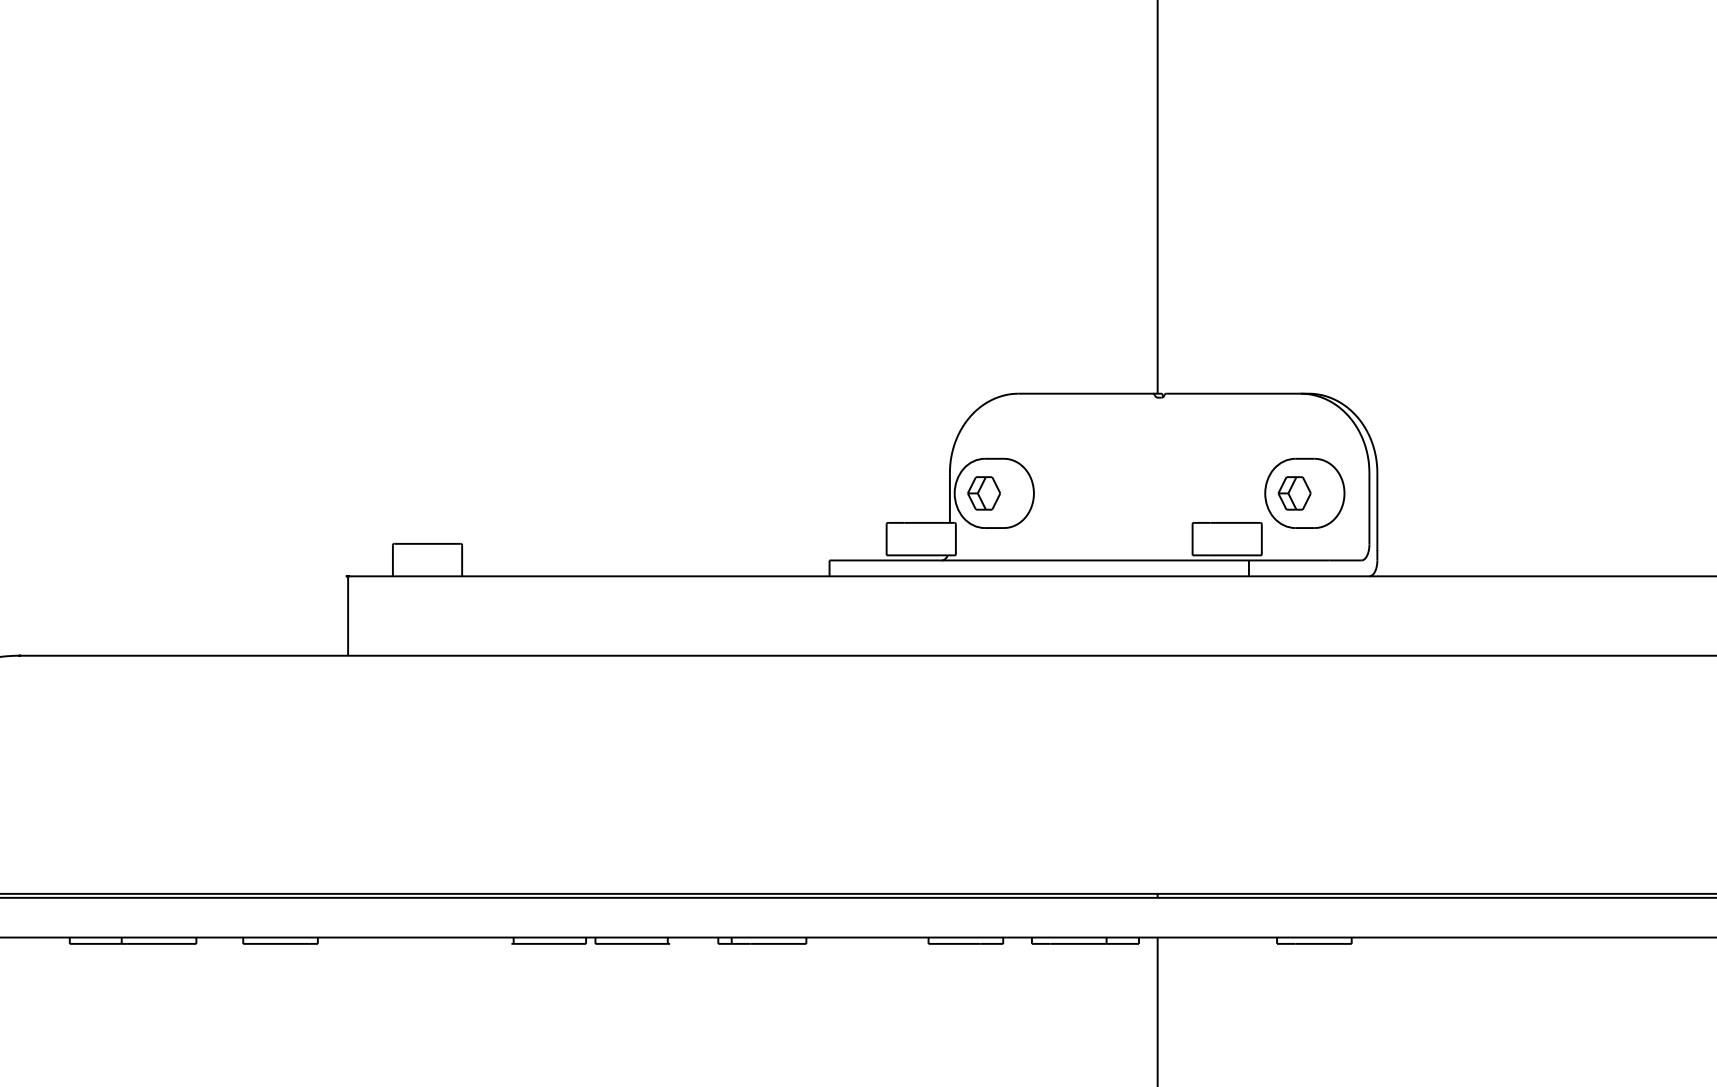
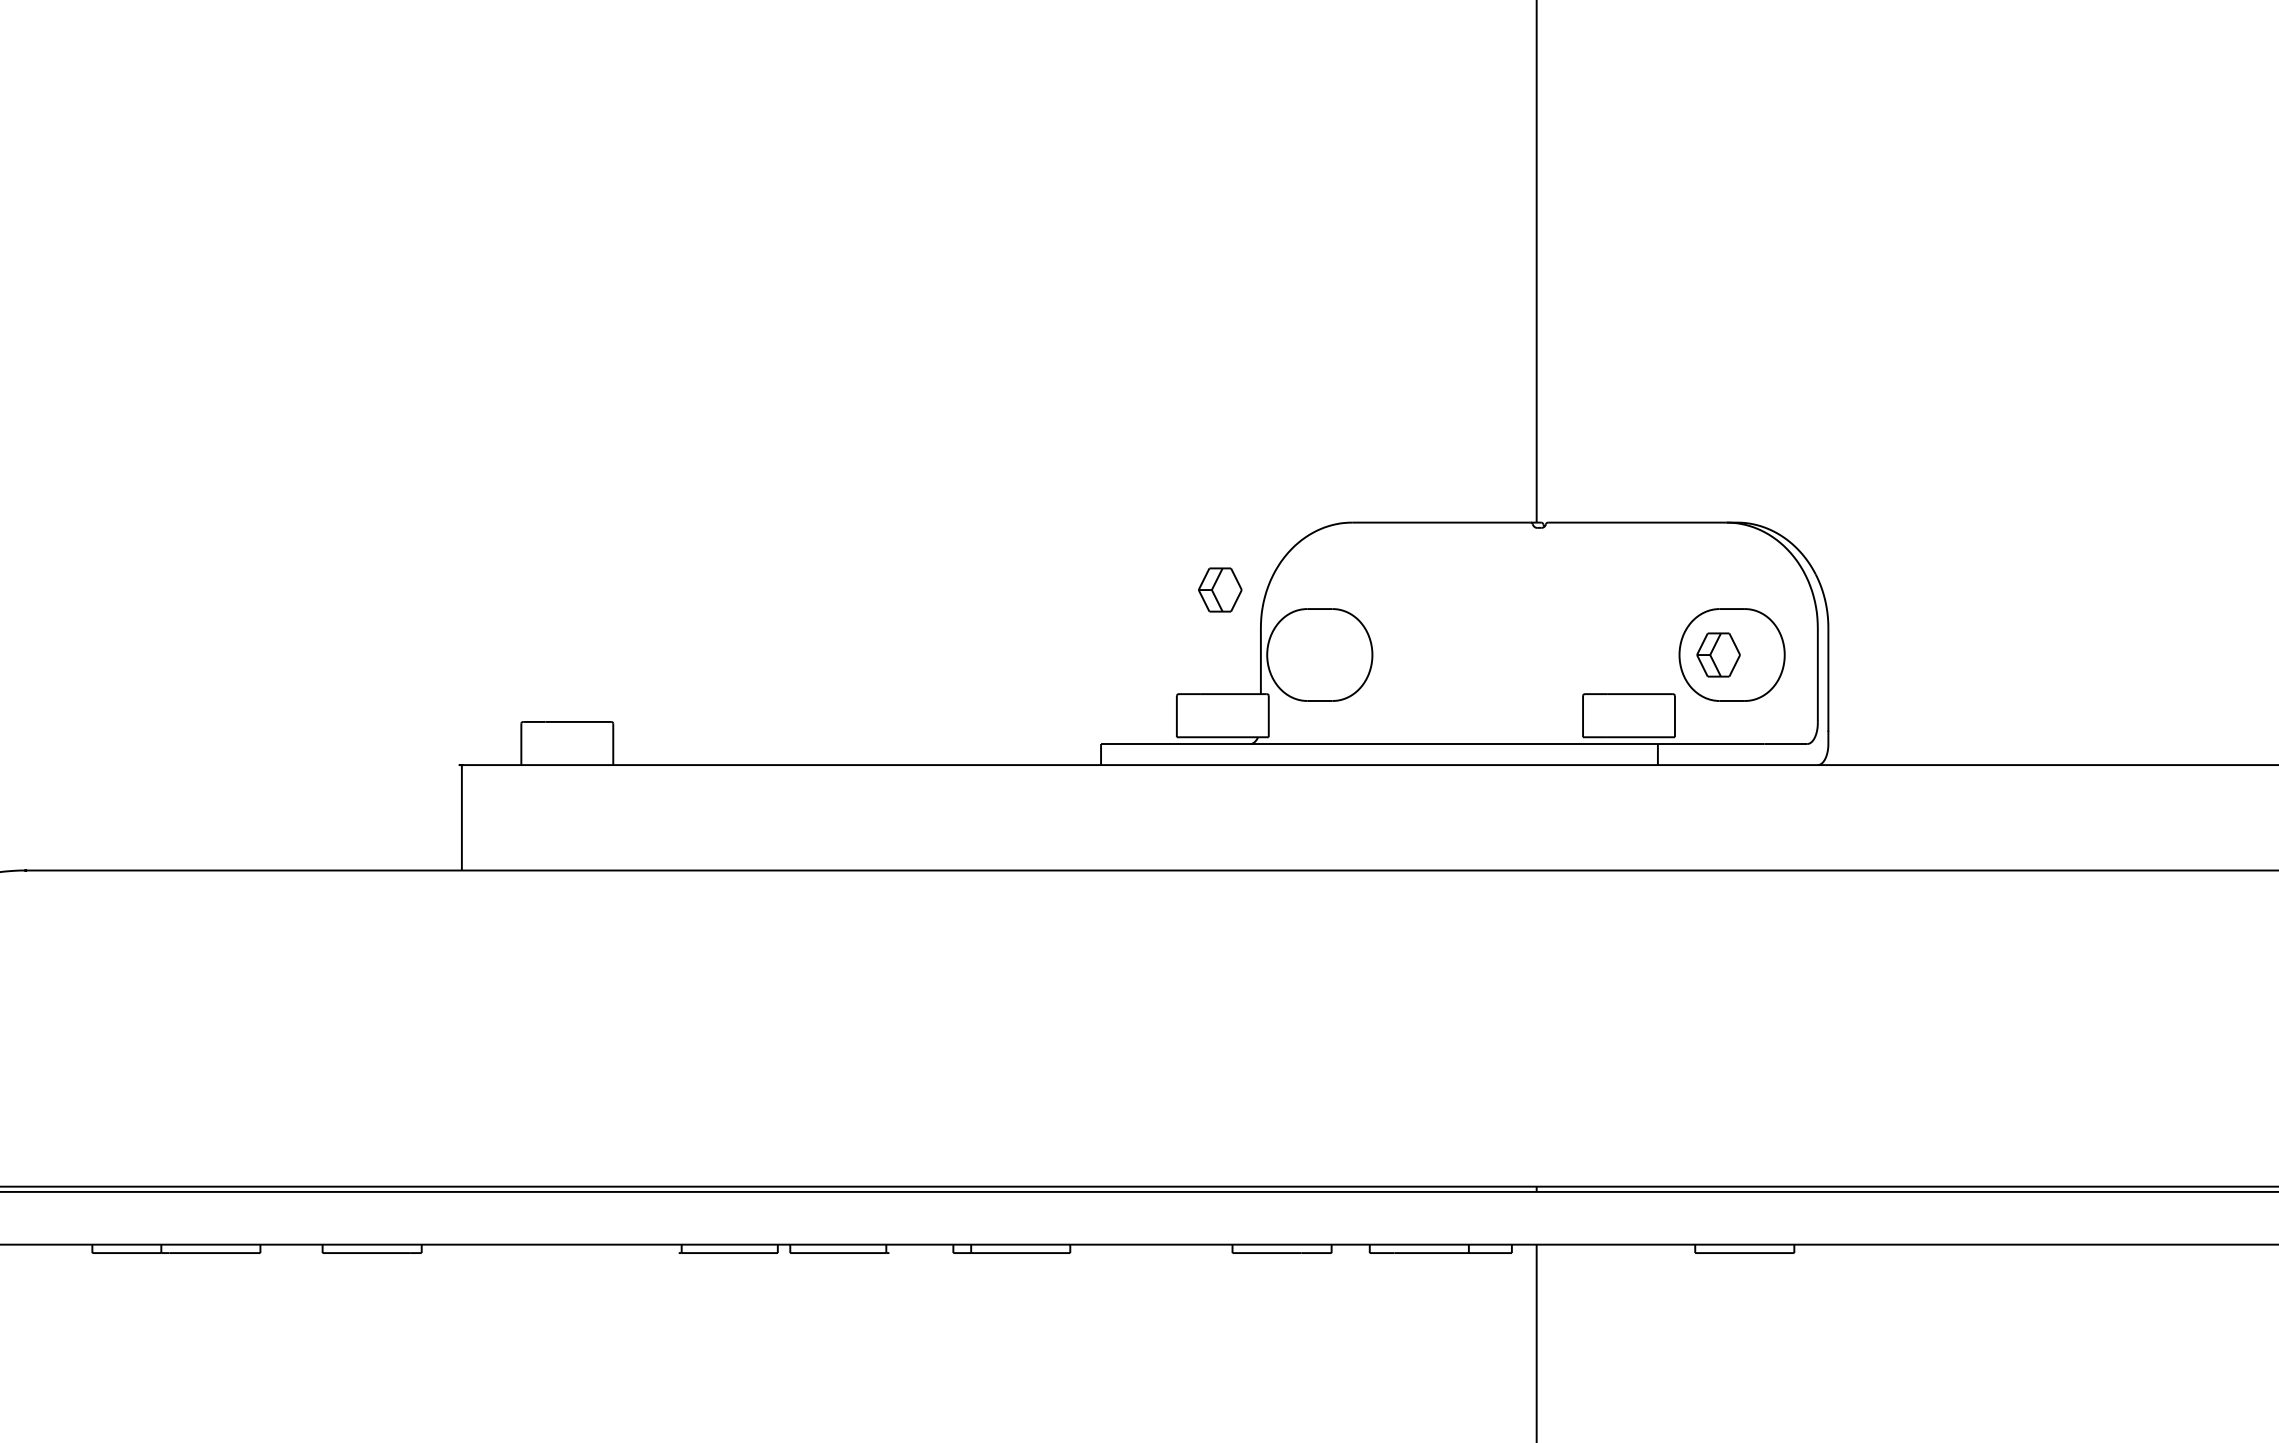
part: (984, 493) -> (1220, 589), moved

